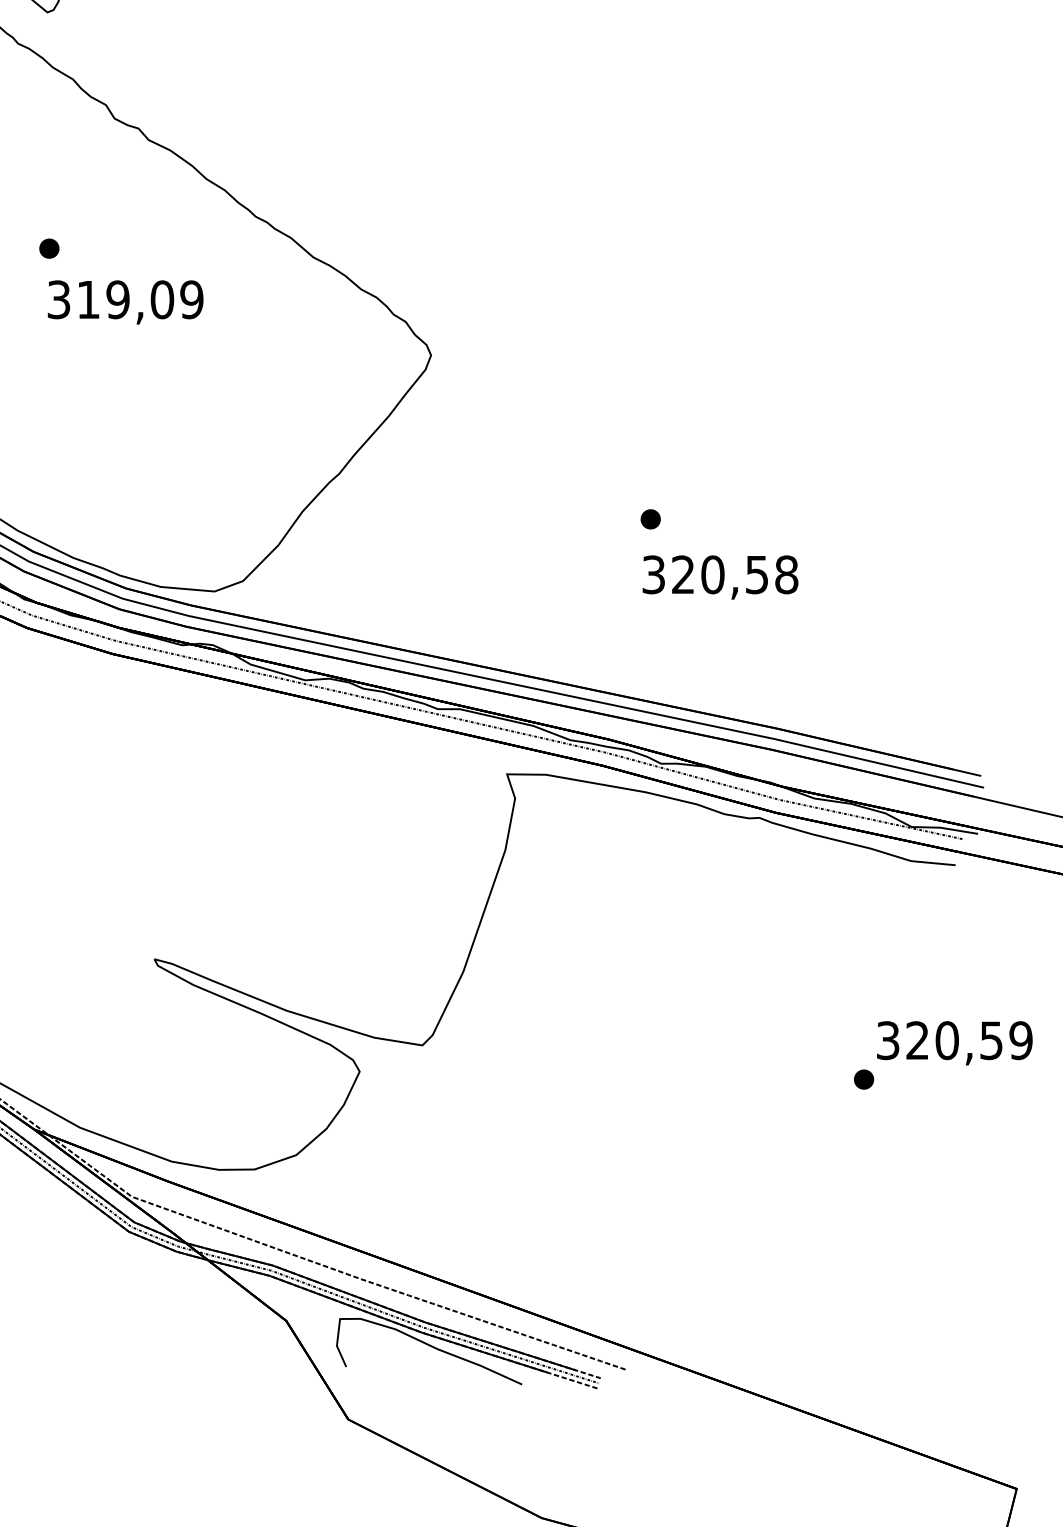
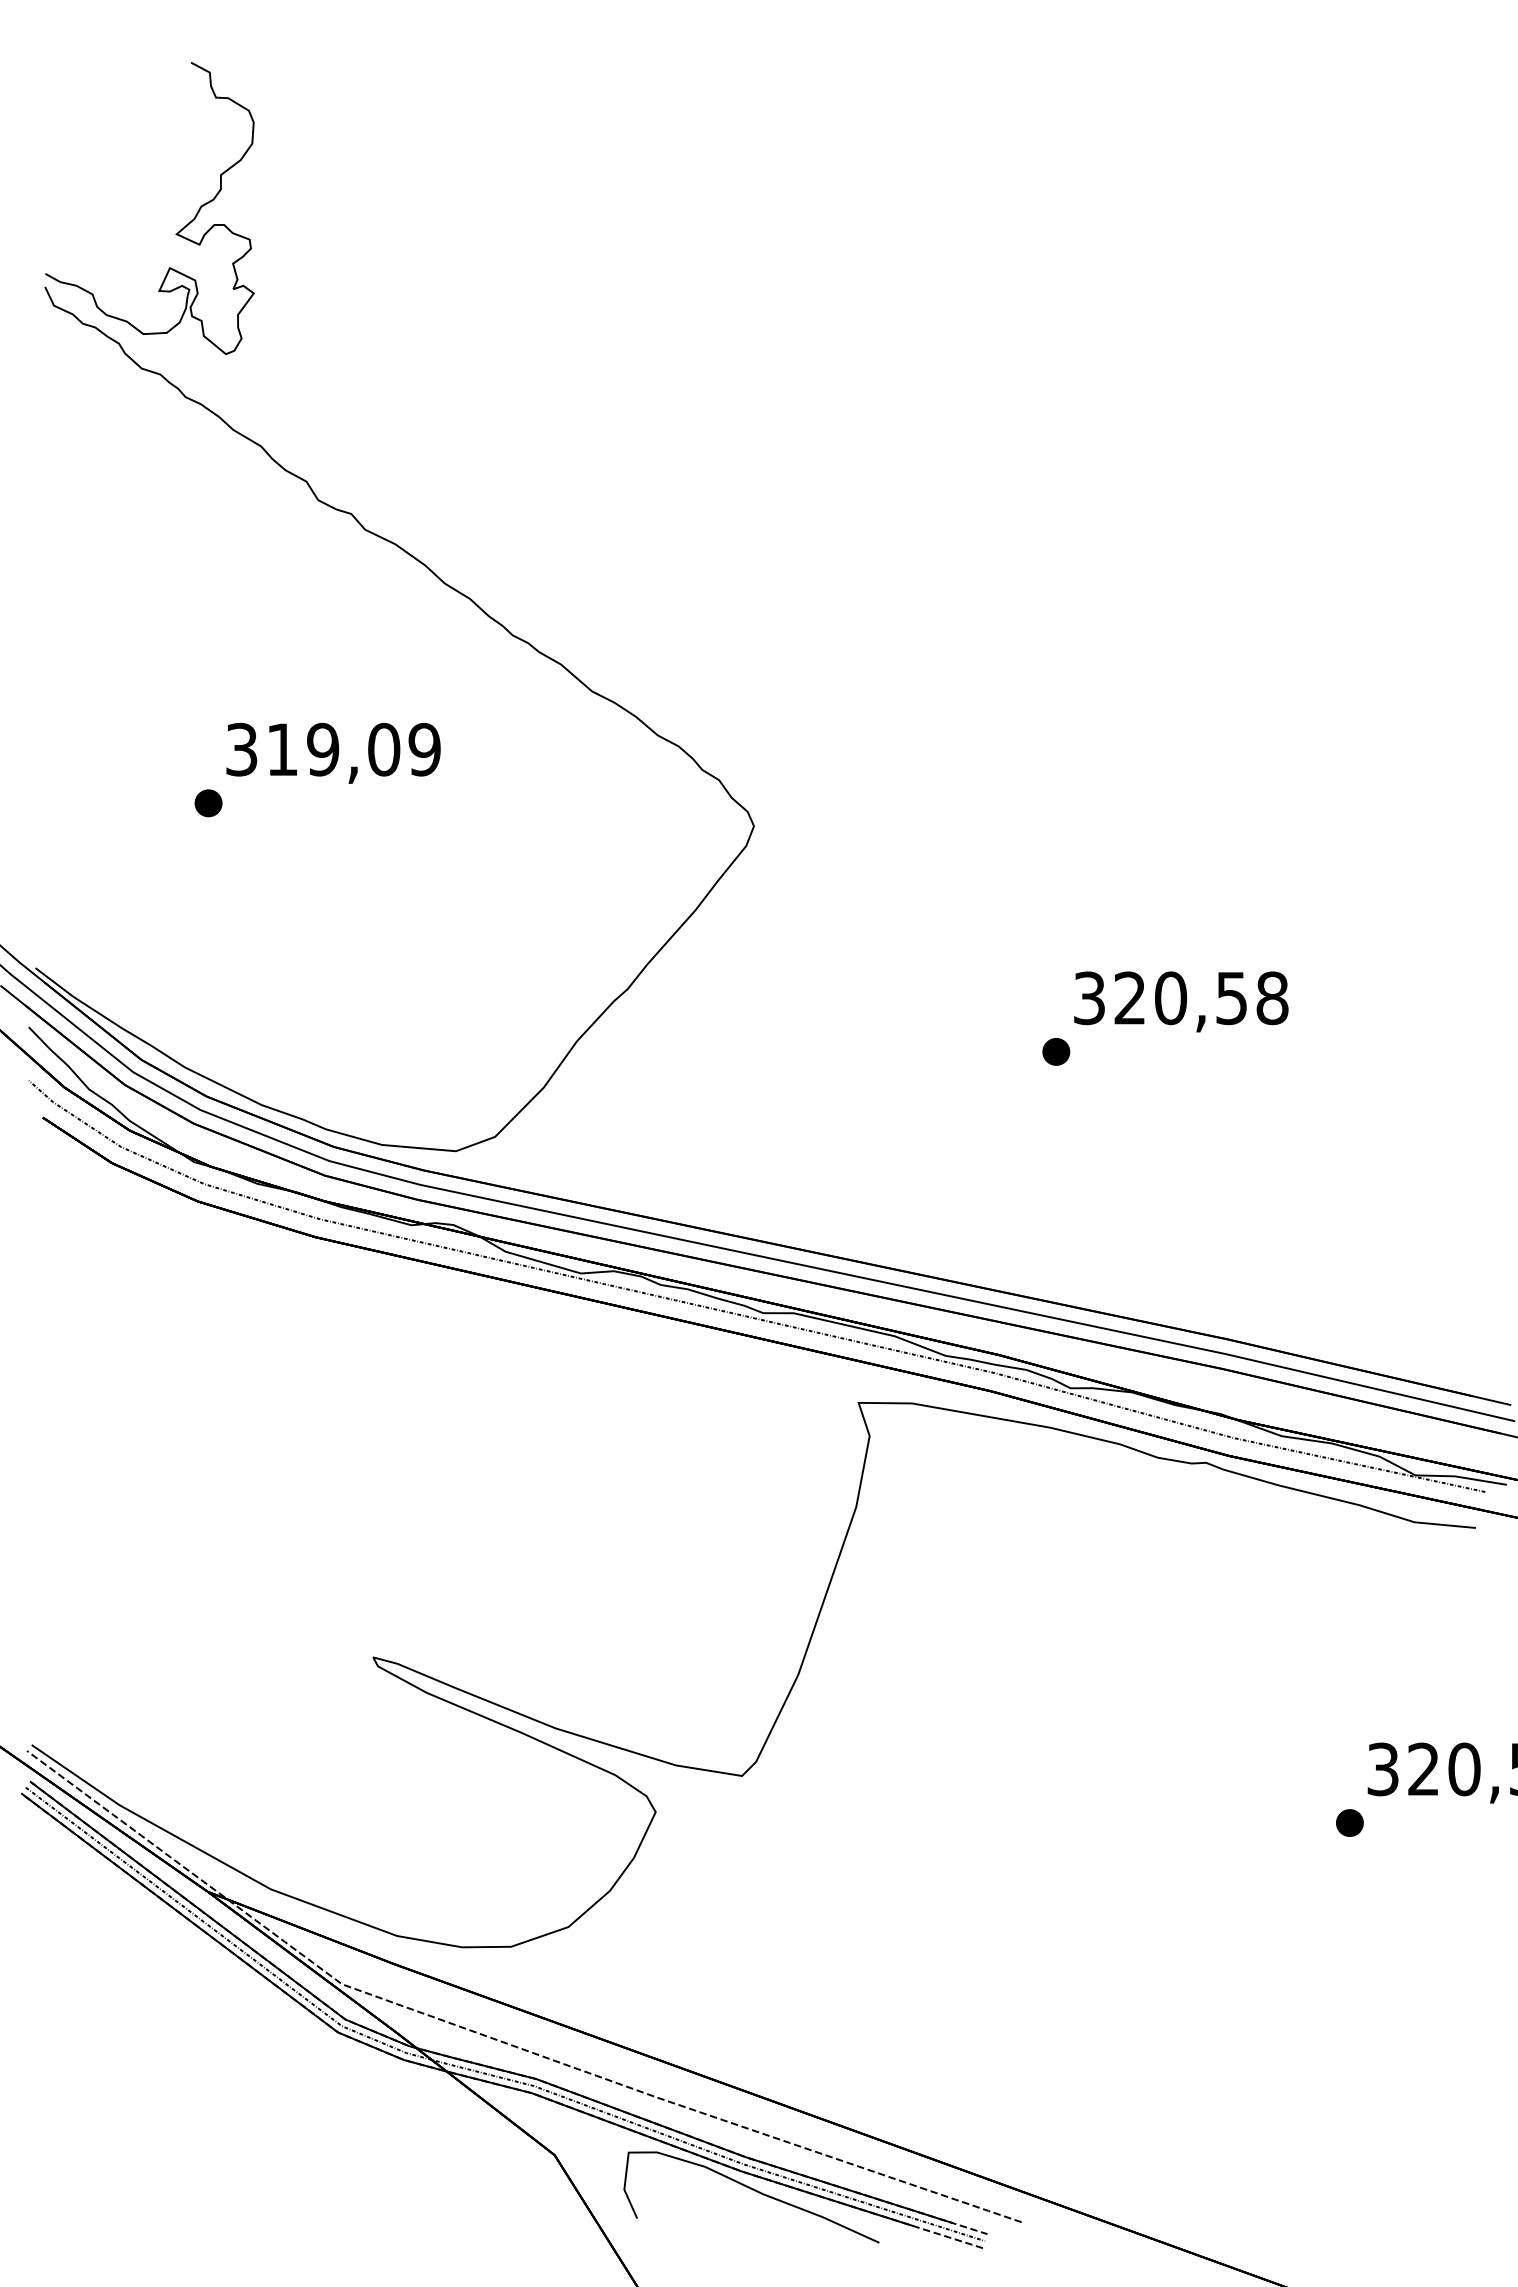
part: (49, 248) -> (208, 803), moved
text: (720, 577) -> (1181, 1001), moved

